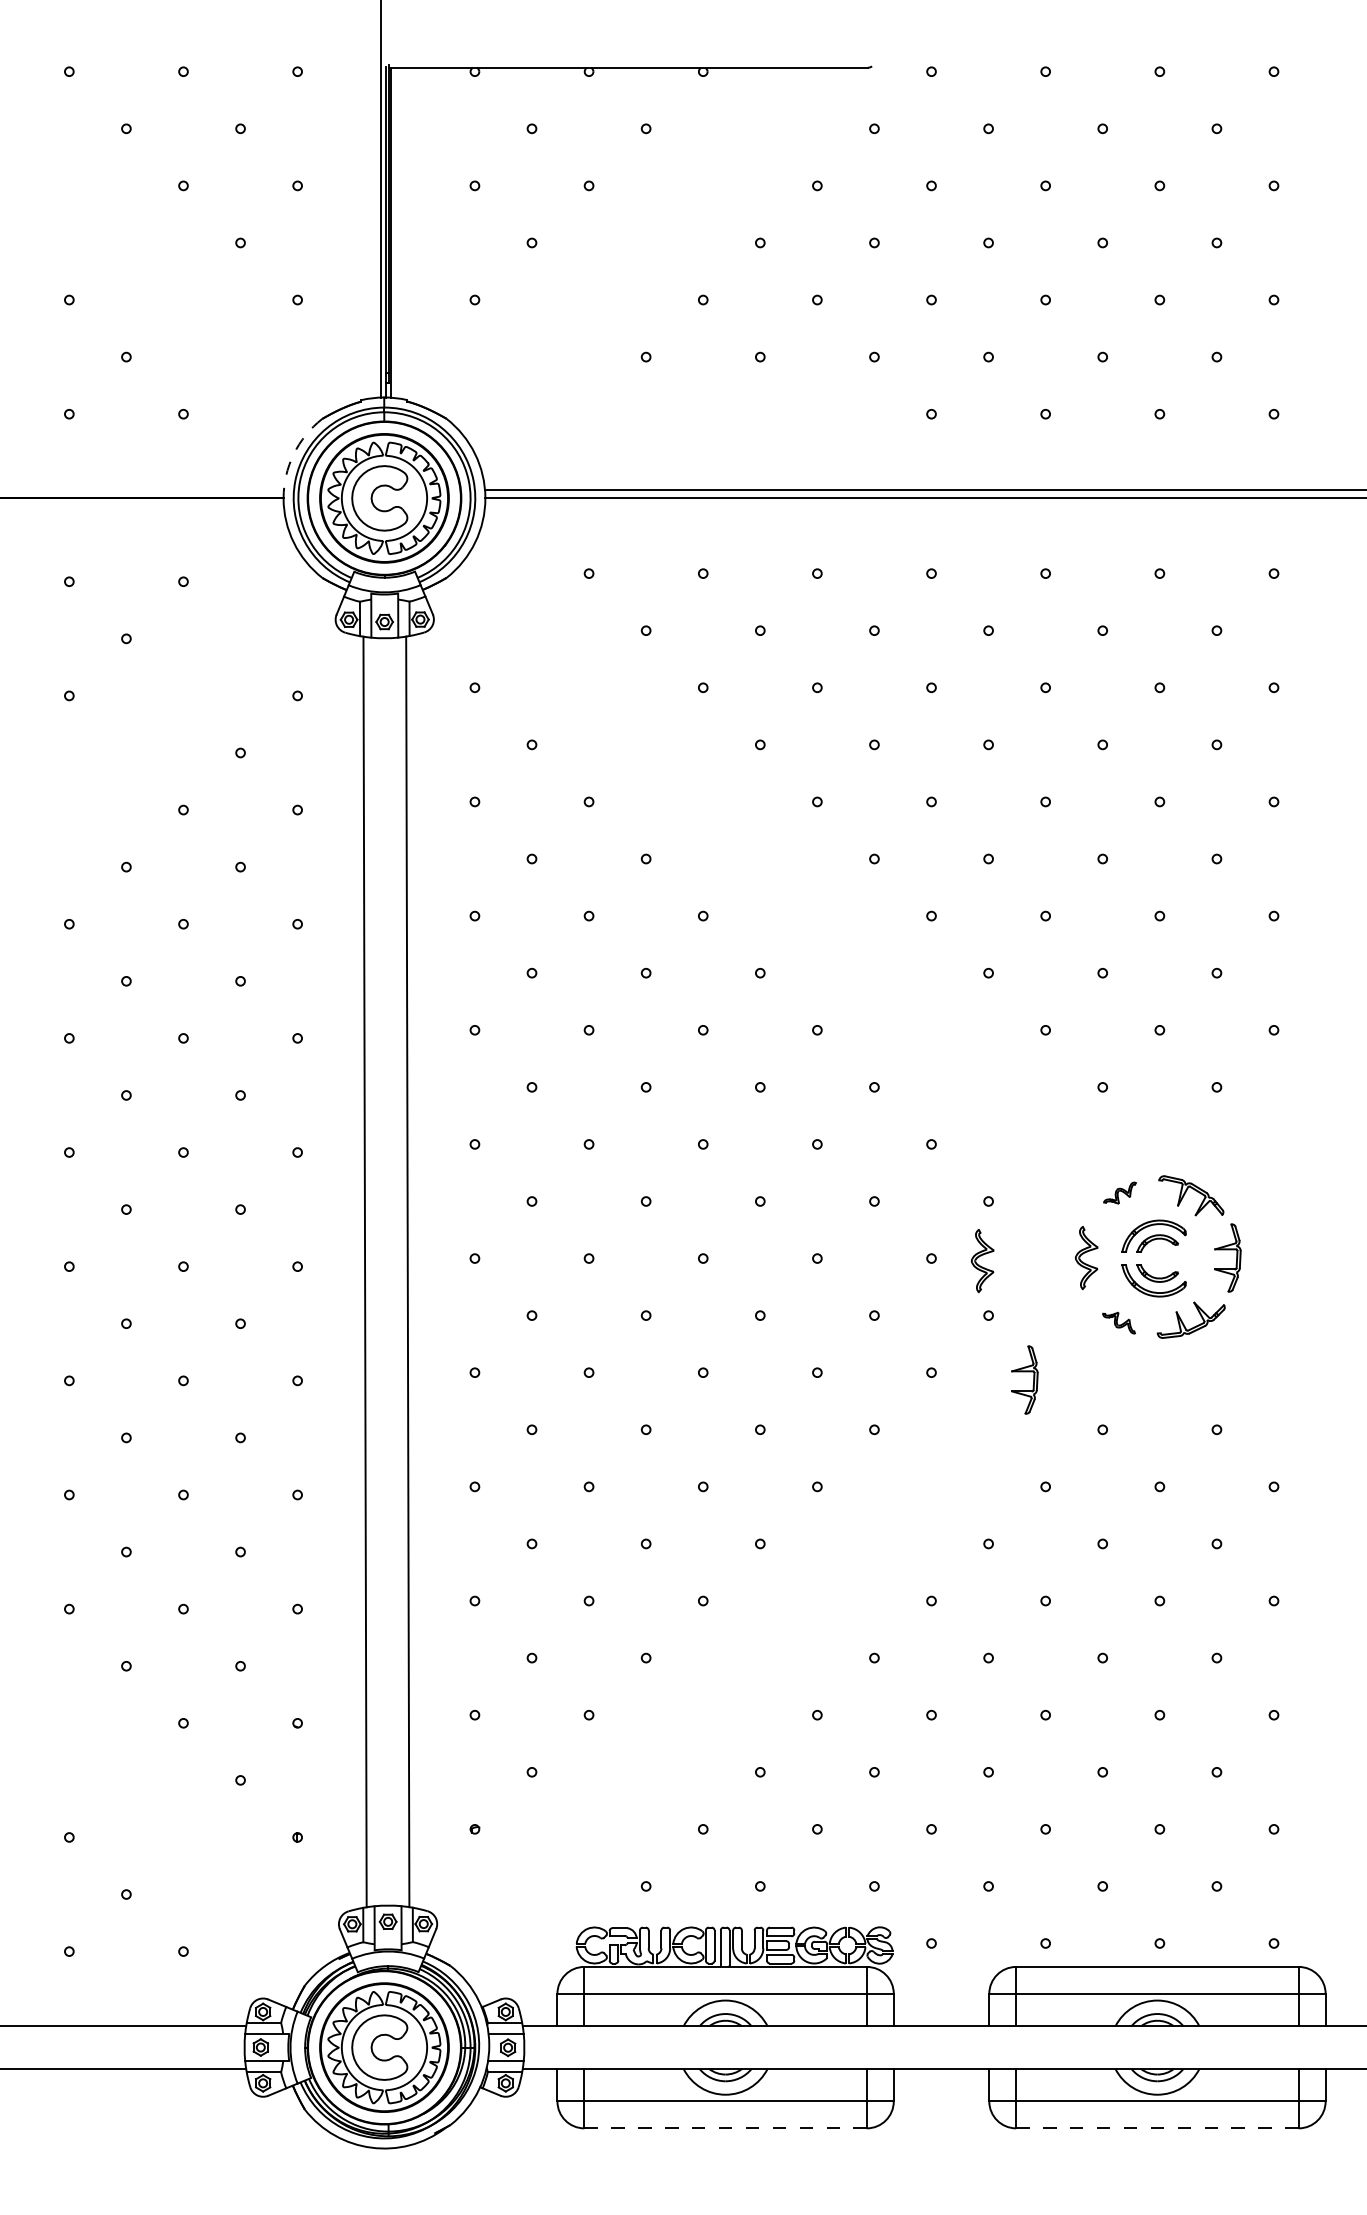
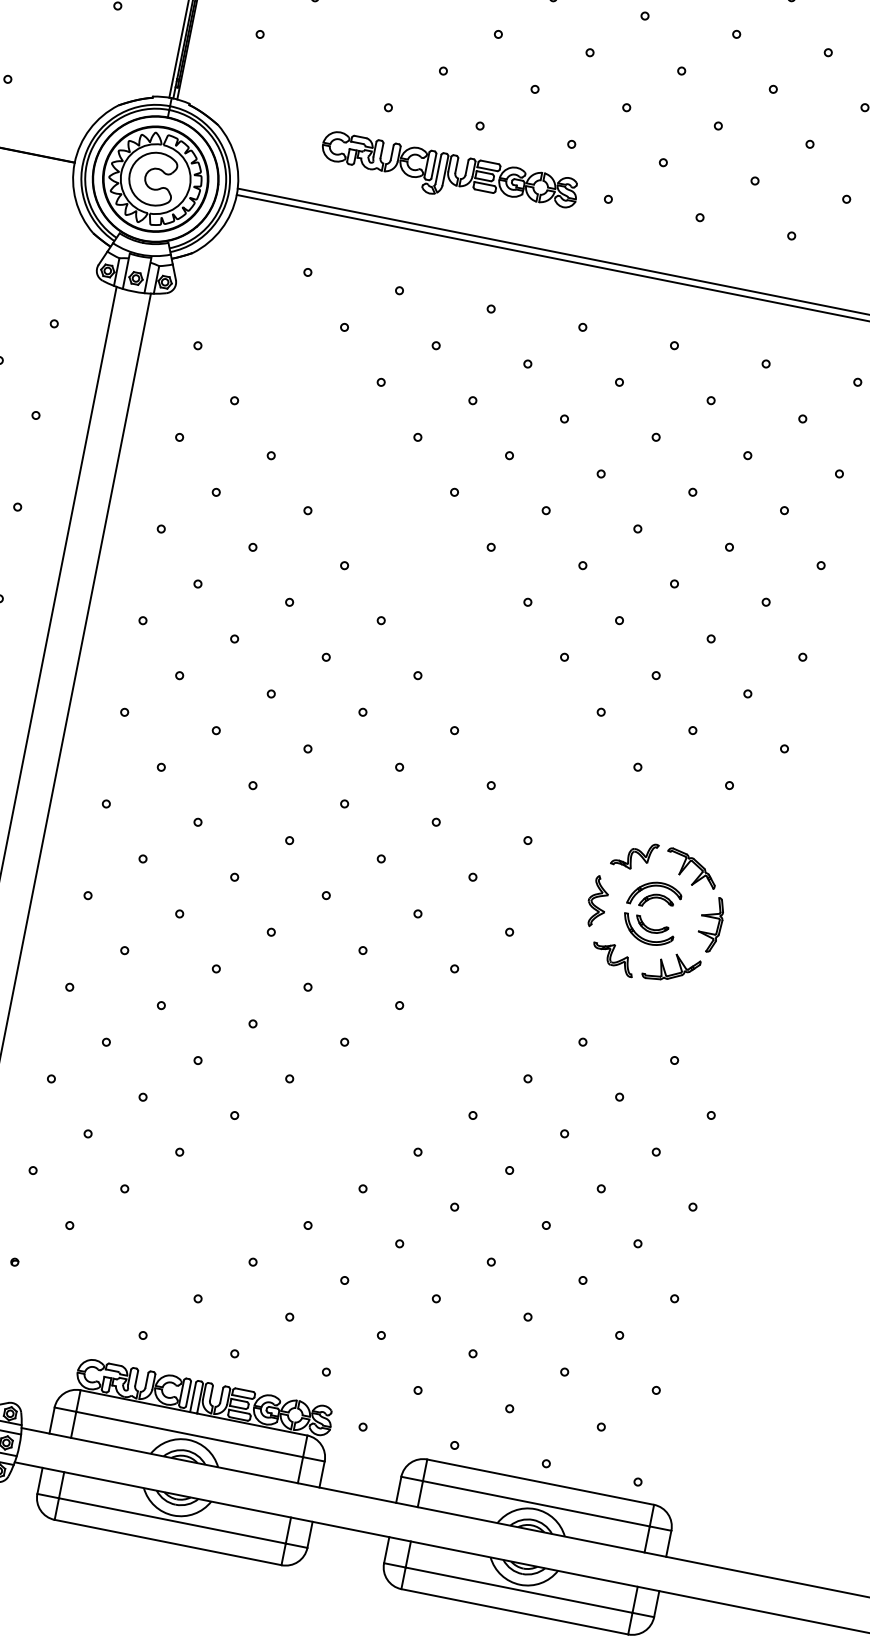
part: (734, 423) -> (448, 175), added
arc: (293, 454) -> (89, 129), dashed -> solid
part: (1119, 1192) -> (634, 854), size x1.67
part: (982, 1261) -> (513, 887), removed
part: (1118, 1322) -> (612, 958), size x1.67
part: (1024, 1372) -> (529, 983), removed
line: (725, 2128) -> (167, 1542), dashed -> solid
line: (1156, 2128) -> (514, 1611), dashed -> solid

